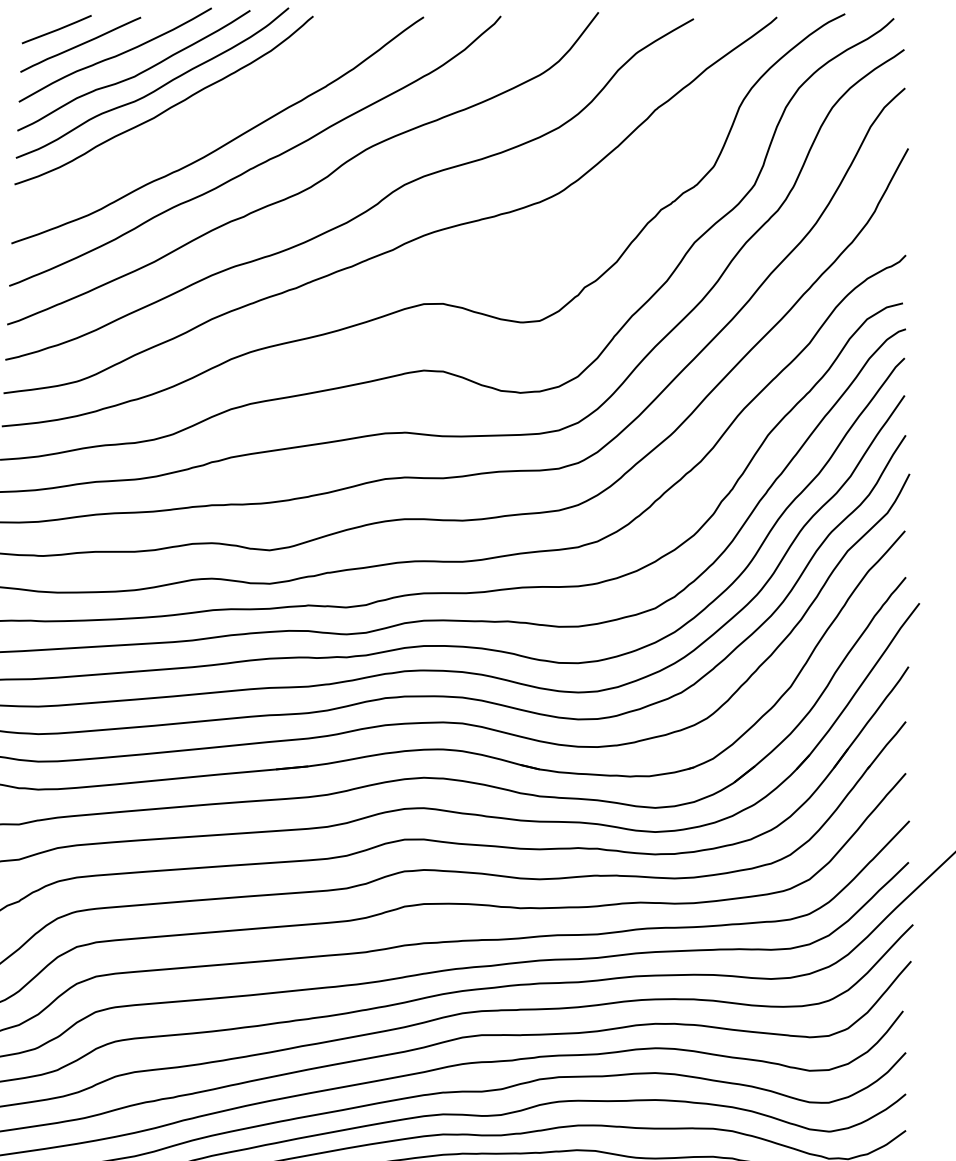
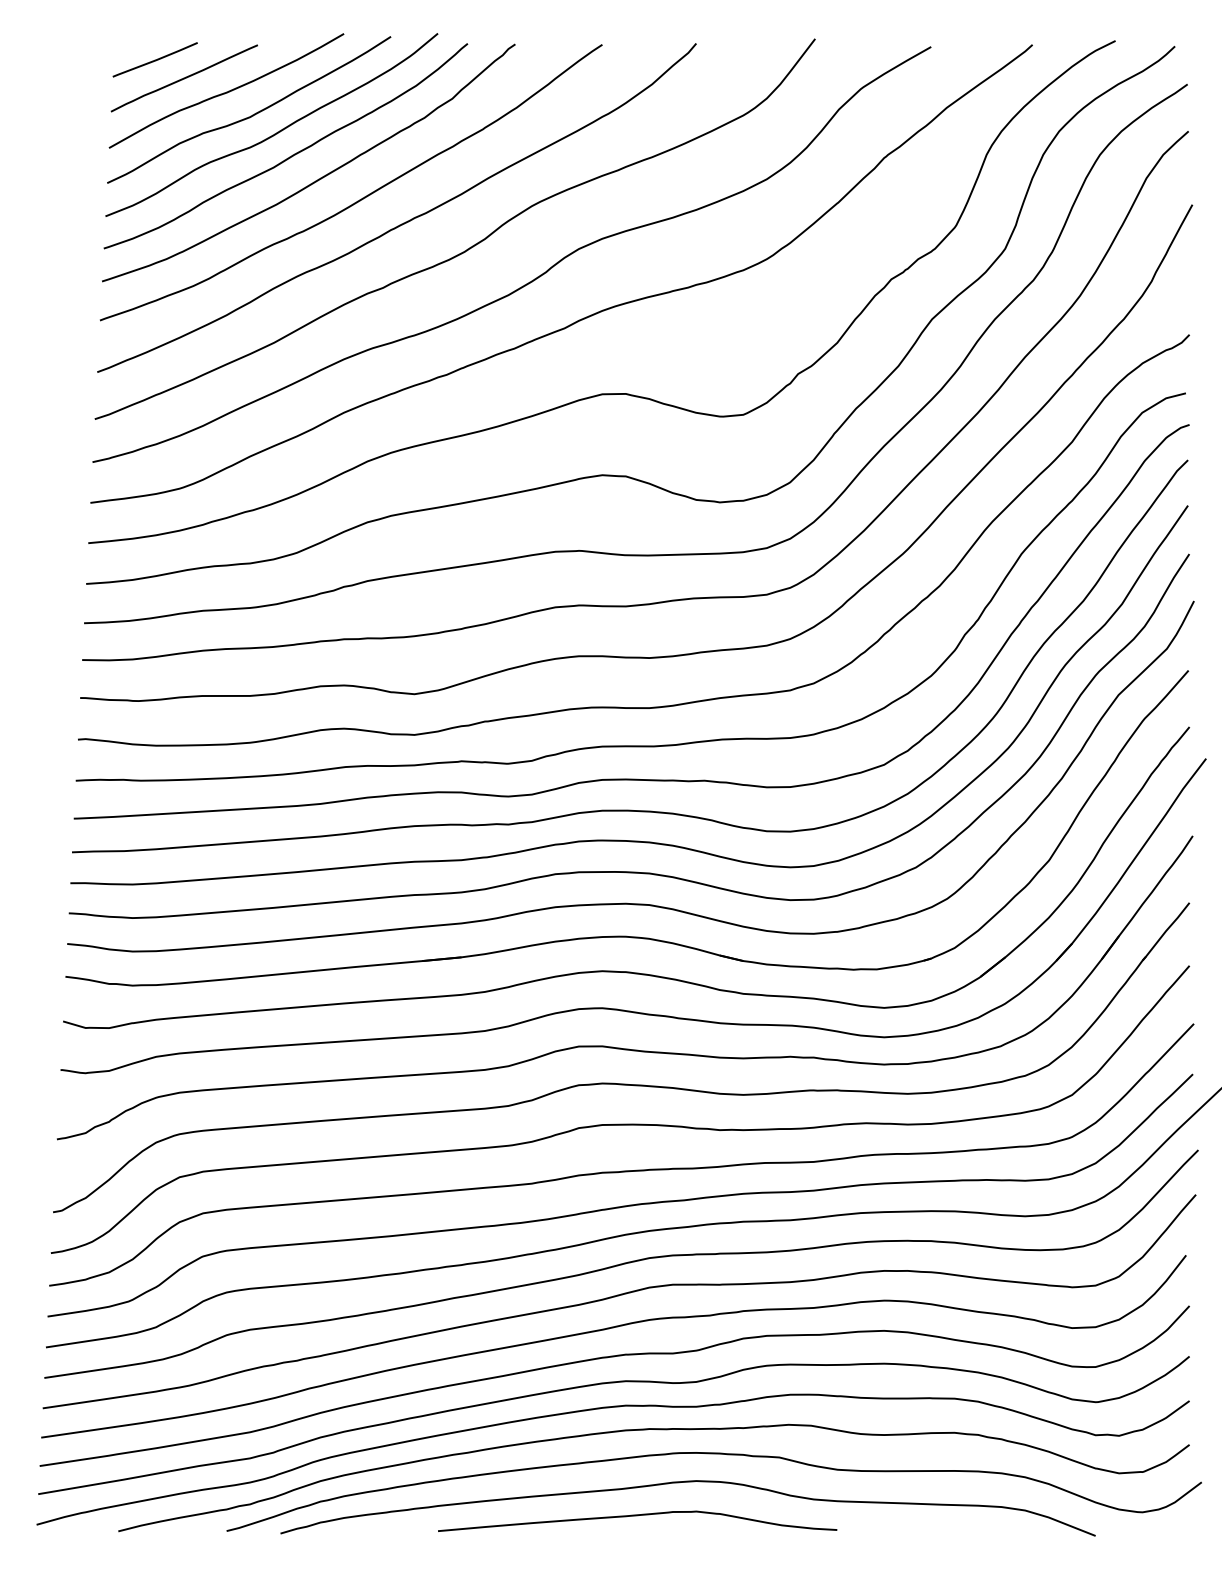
curve: (190, 126) -> (318, 178), added

